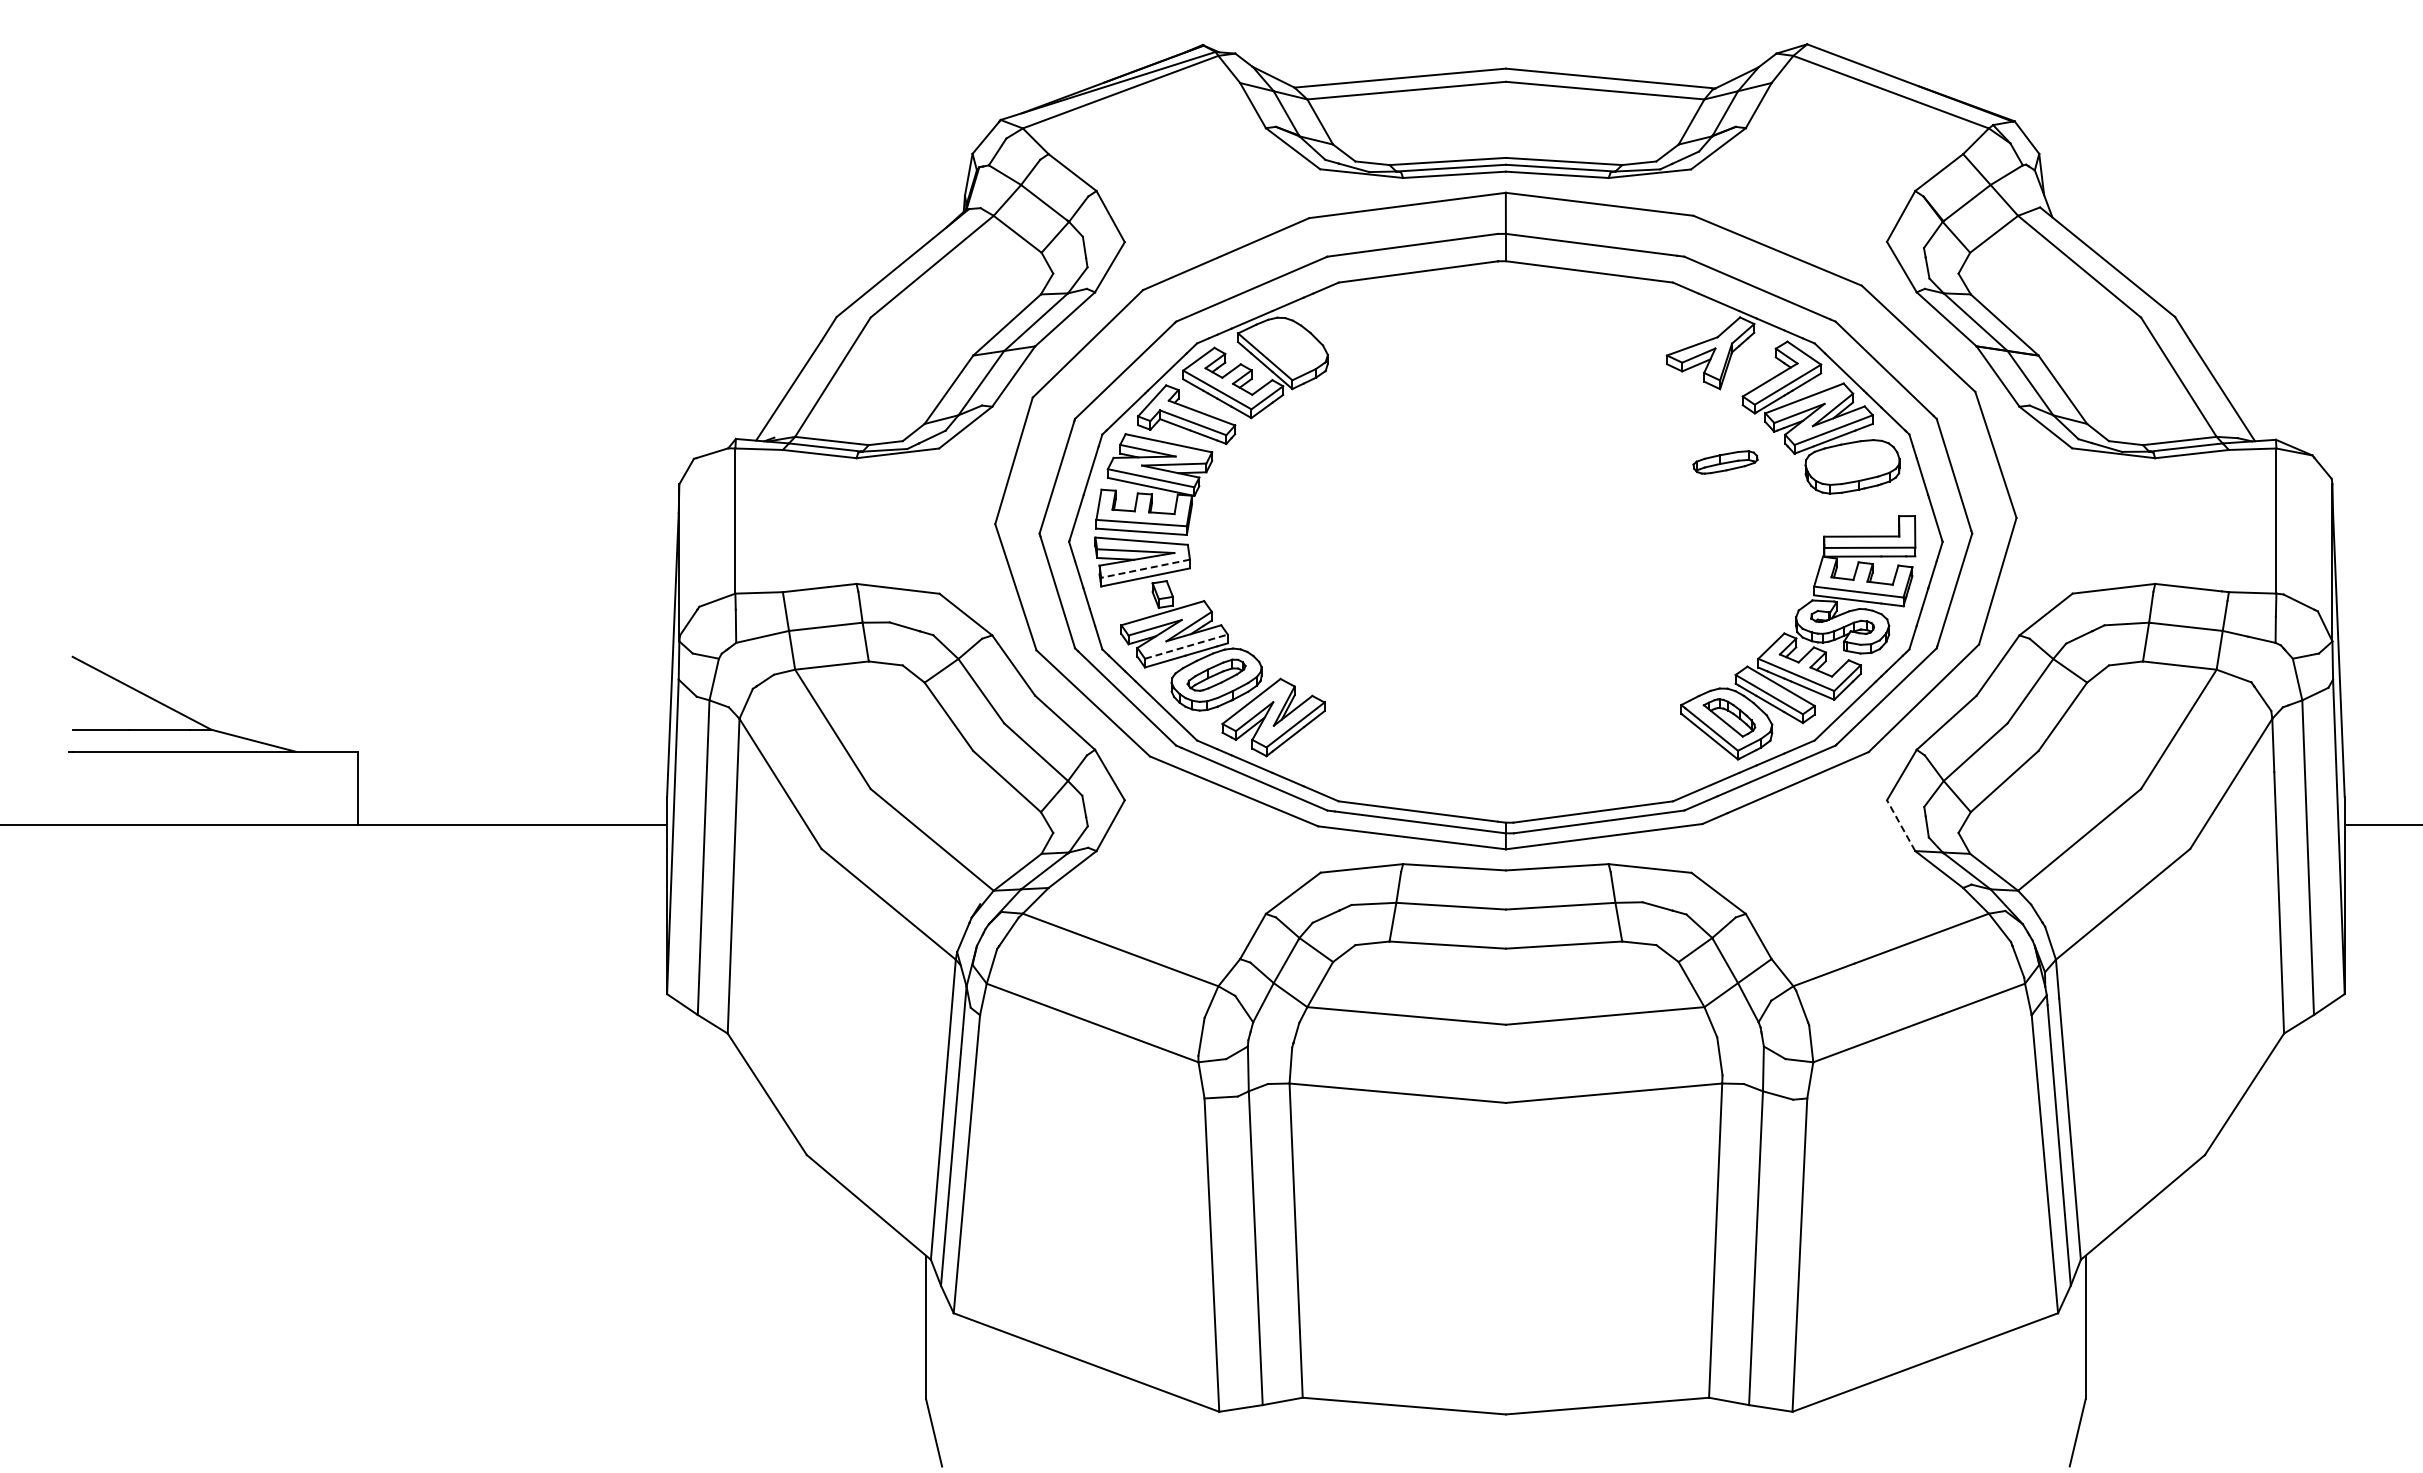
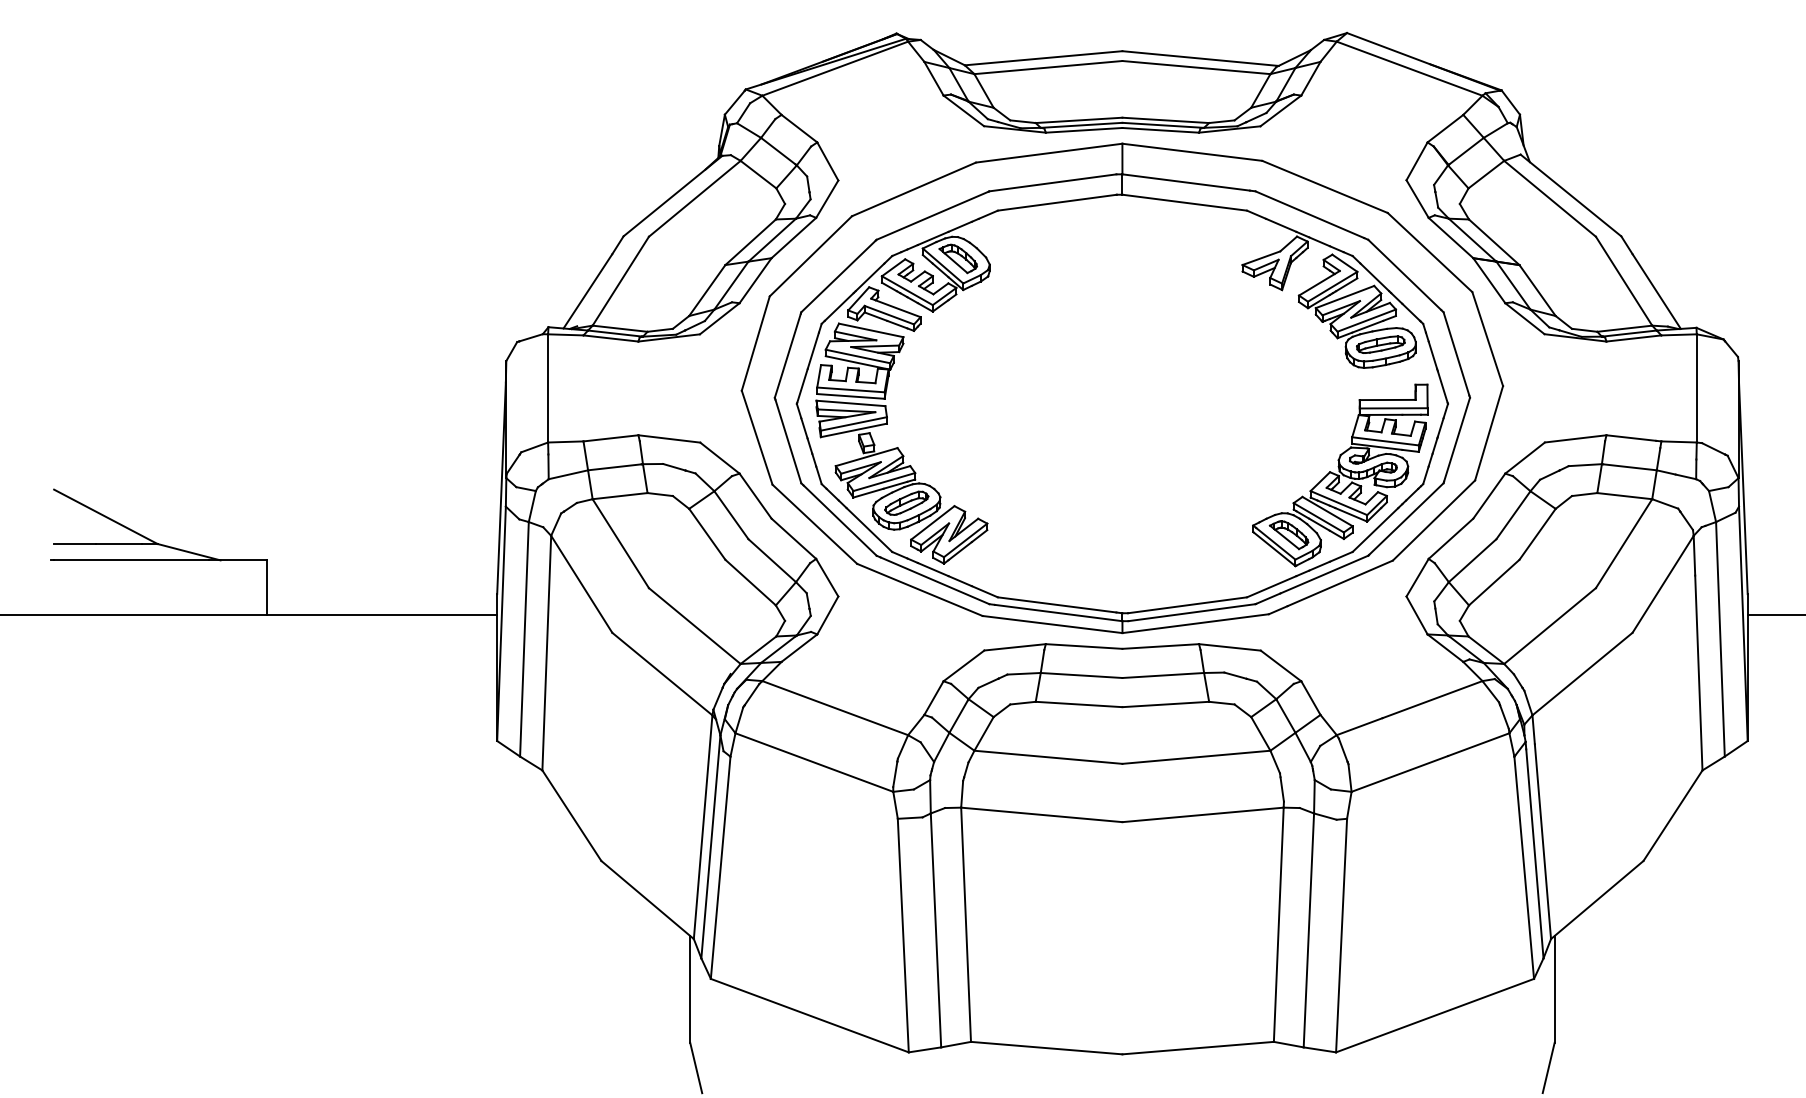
part: (1285, 347) -> (958, 259), added
part: (1725, 462) -> (1380, 344), moved
line: (1145, 568) -> (853, 423), dashed -> solid
line: (1186, 646) -> (884, 481), dashed -> solid
line: (1900, 825) -> (1416, 615), dashed -> solid

